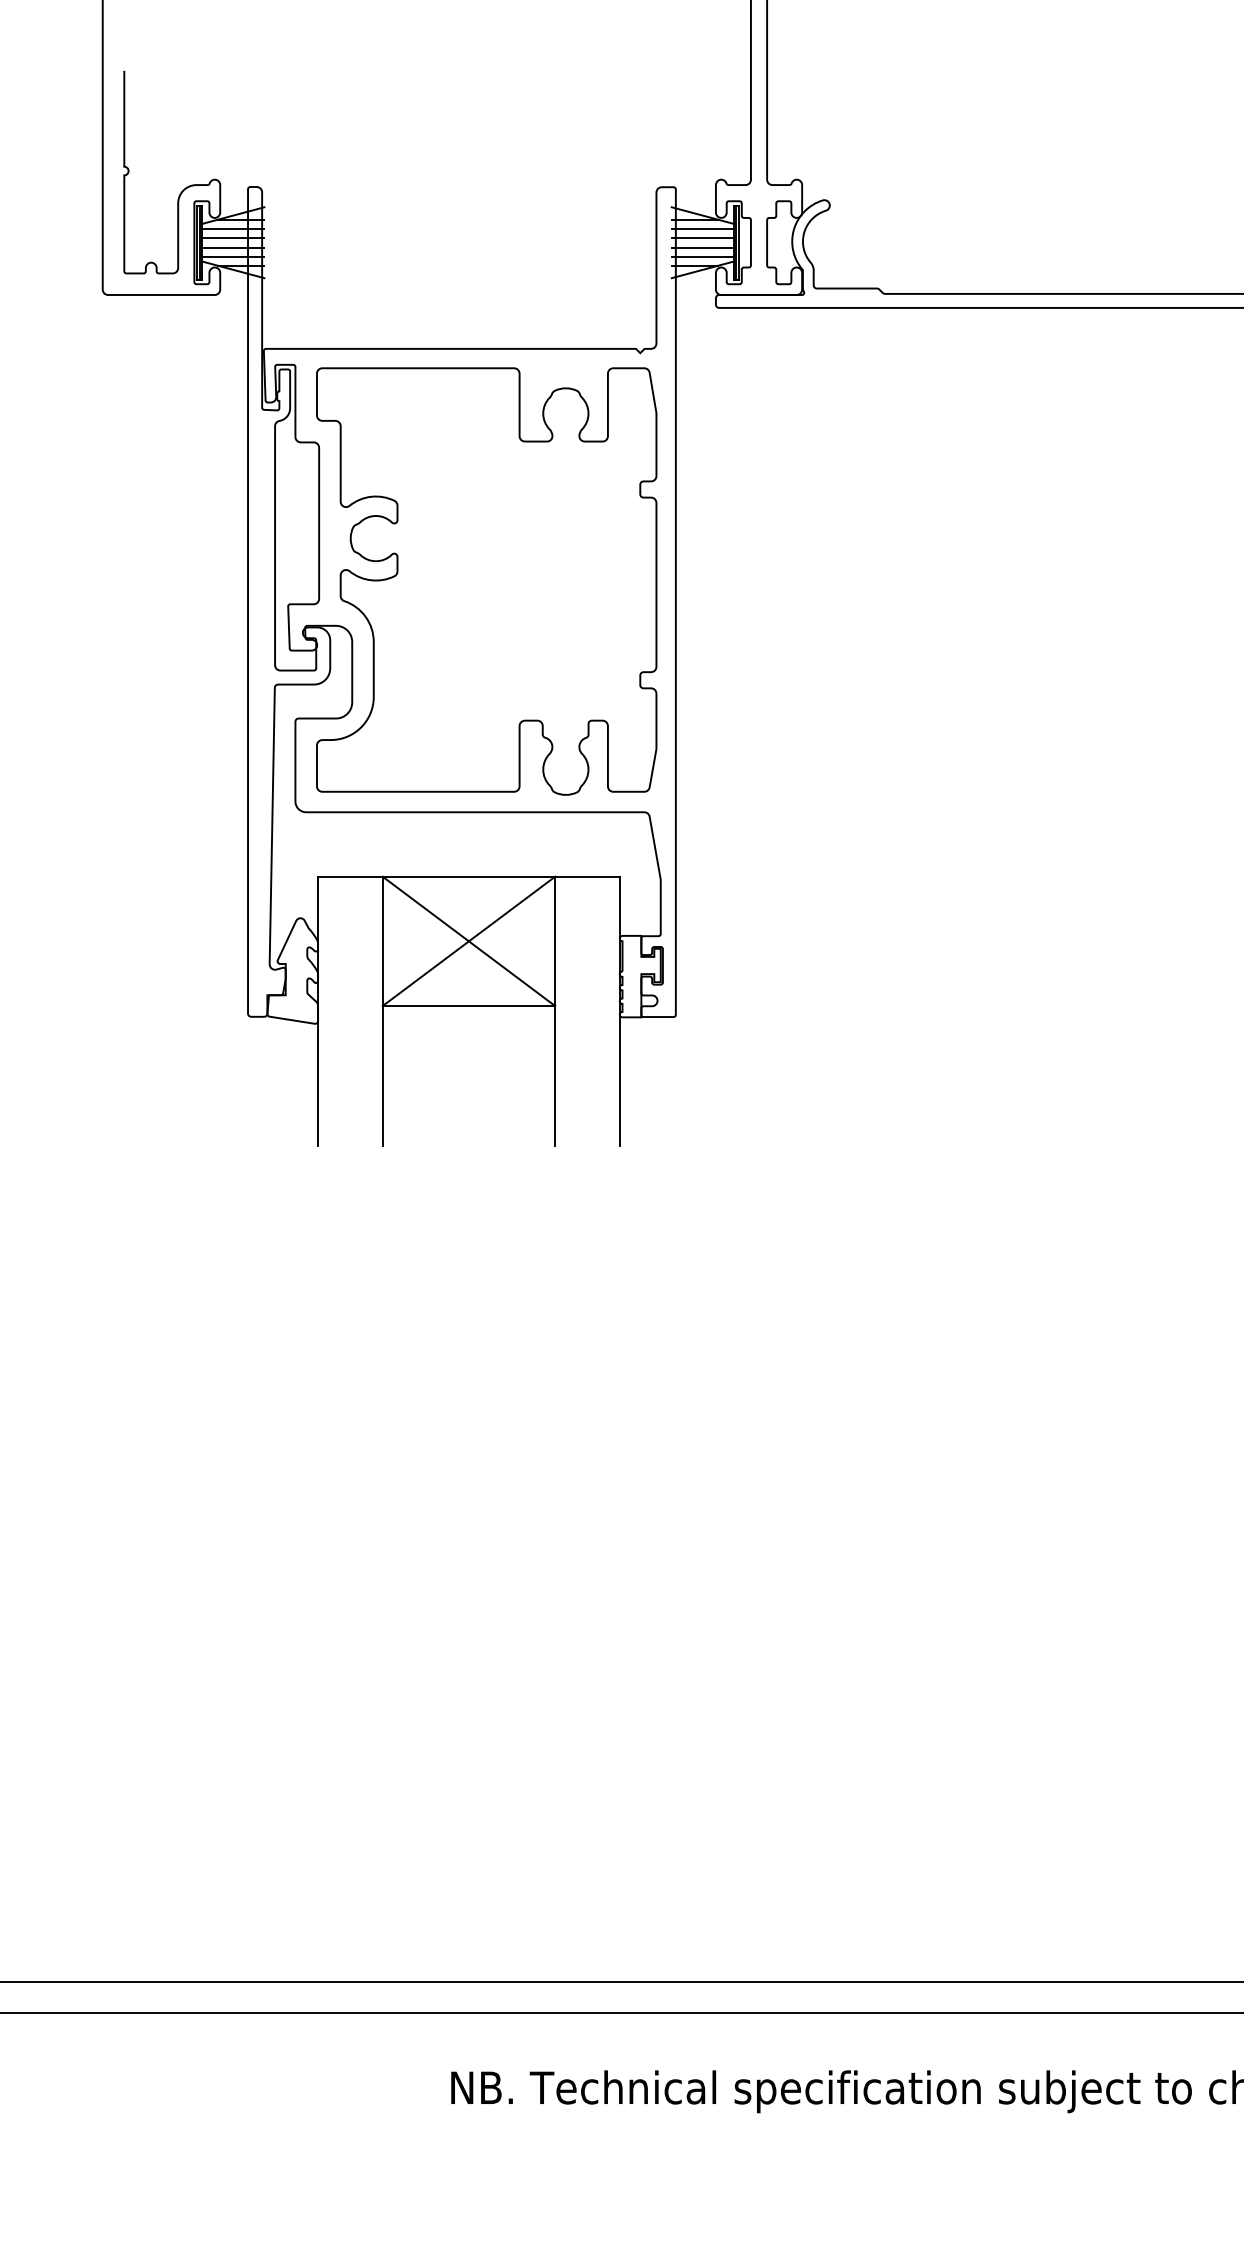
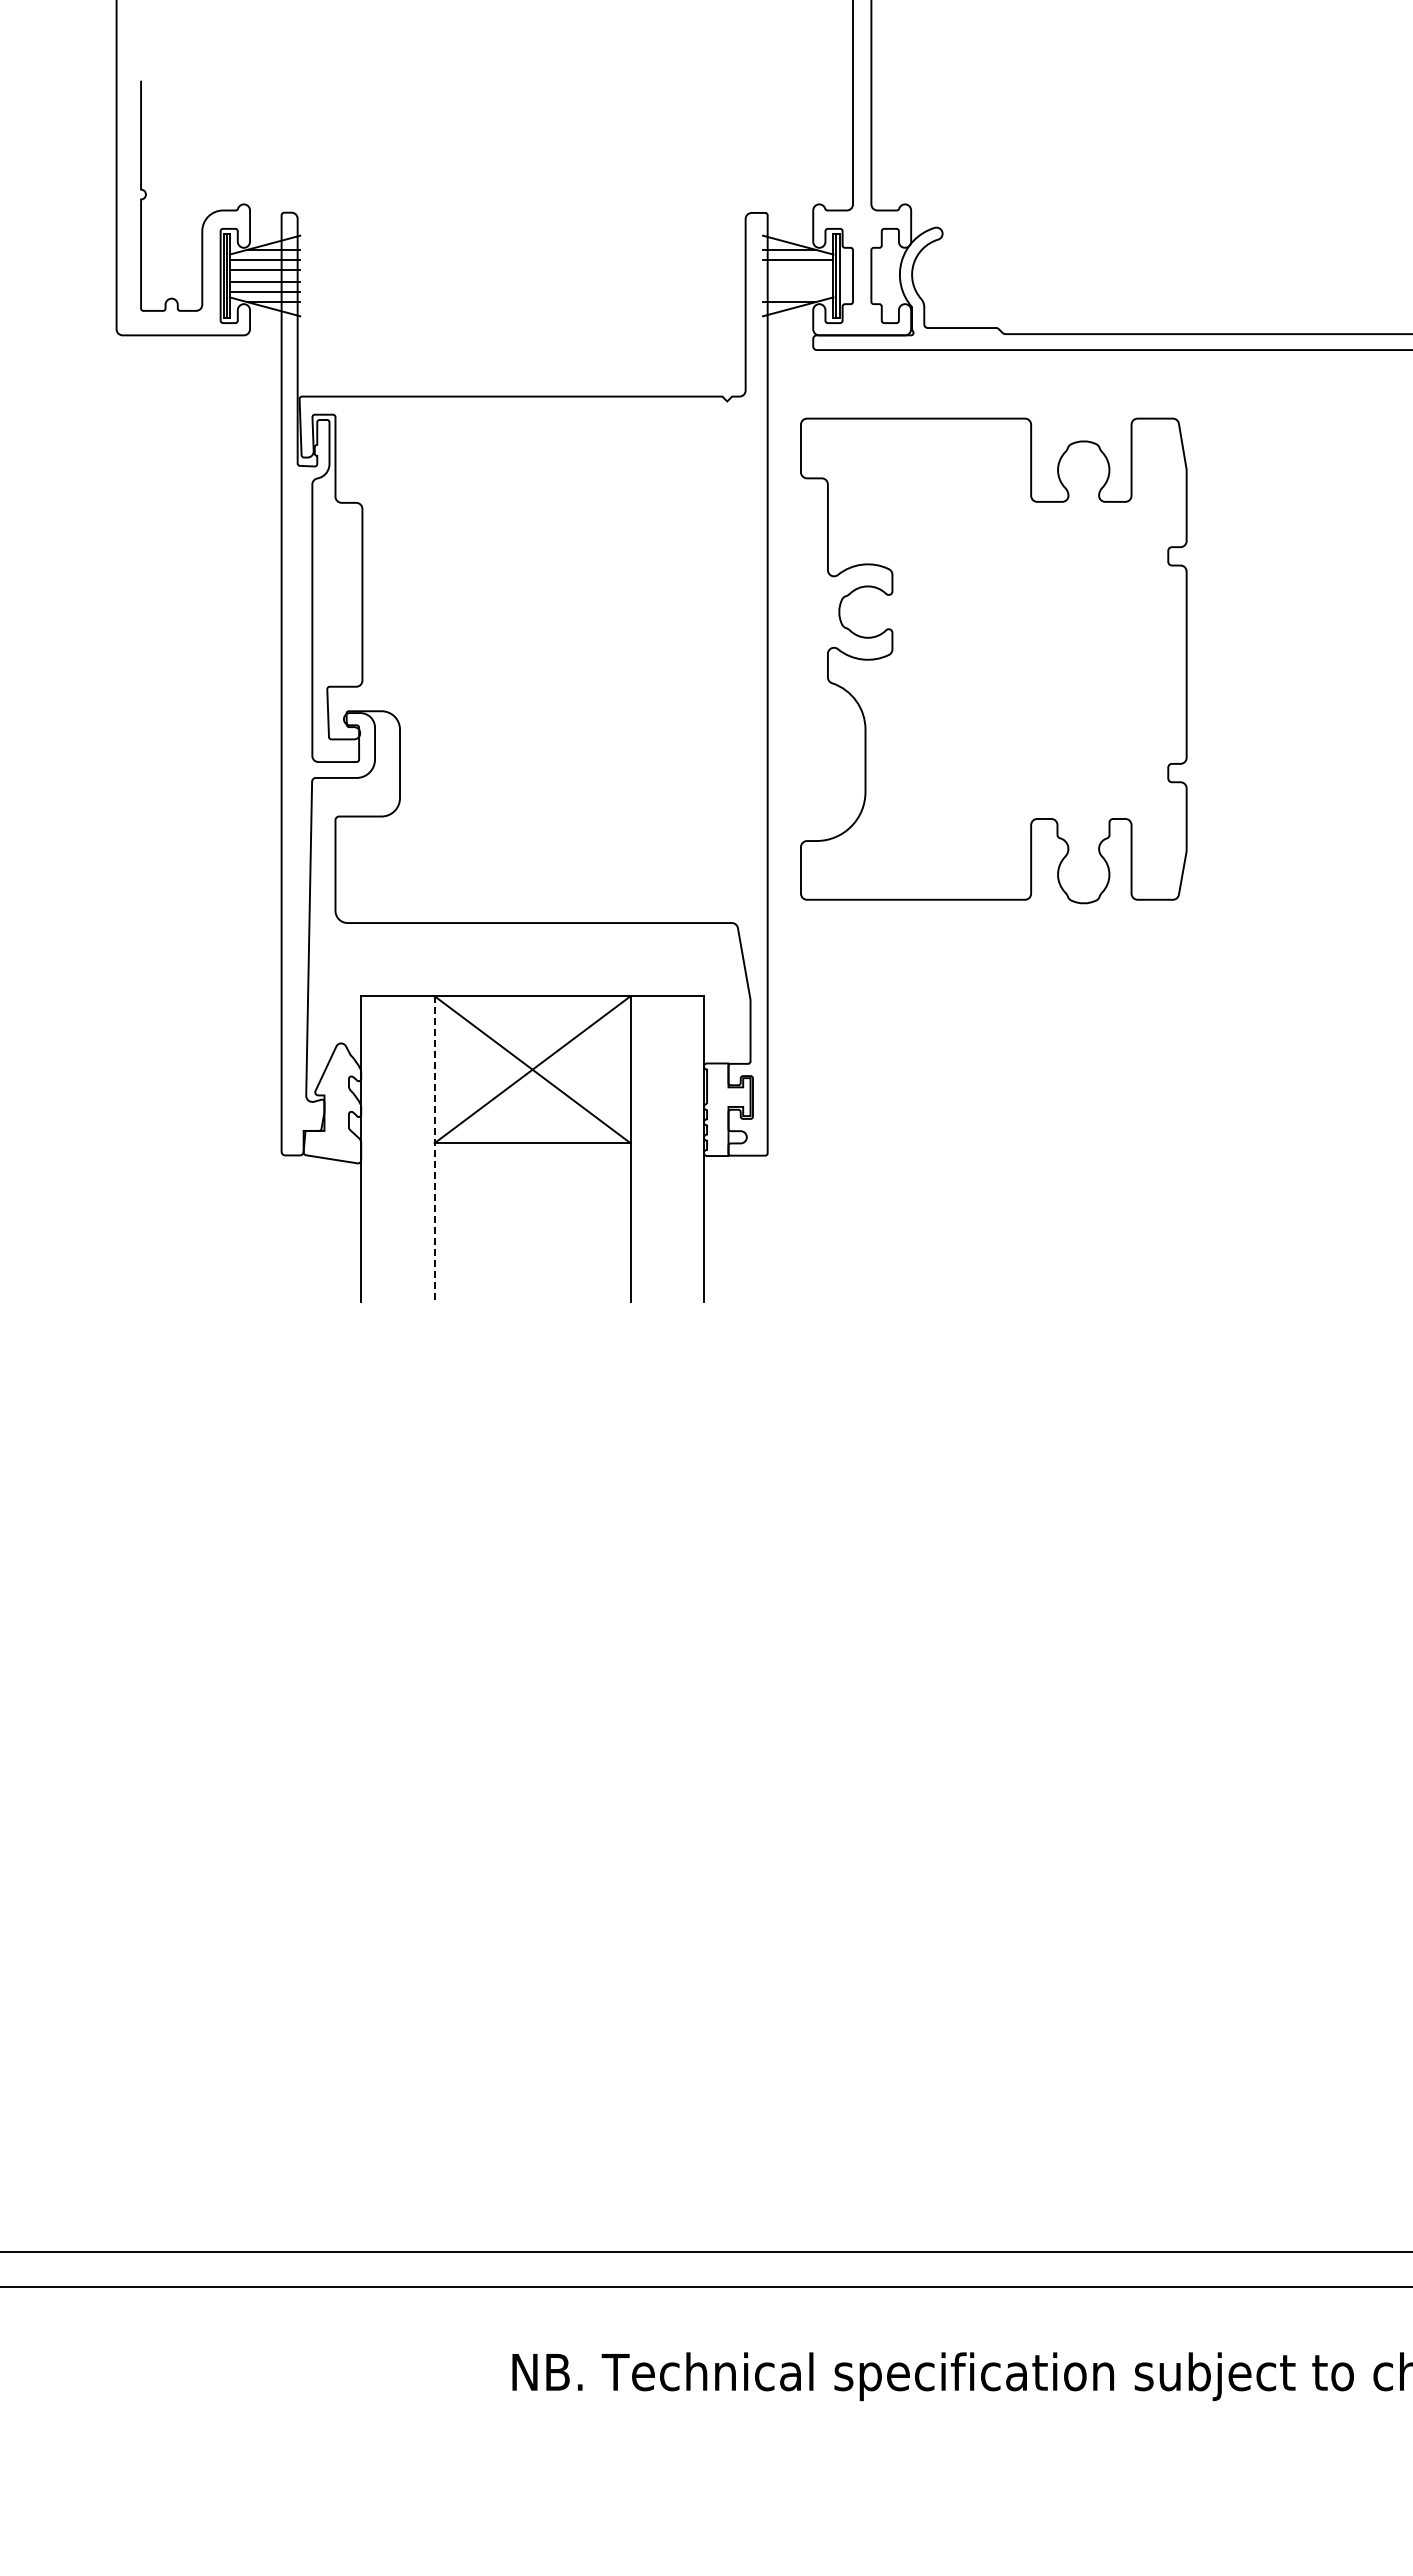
line: (702, 237) -> (798, 270), removed
line: (702, 247) -> (798, 281), removed
line: (702, 256) -> (798, 291), removed
part: (486, 581) -> (993, 660), moved
line: (382, 1011) -> (434, 1149), solid -> dashed

